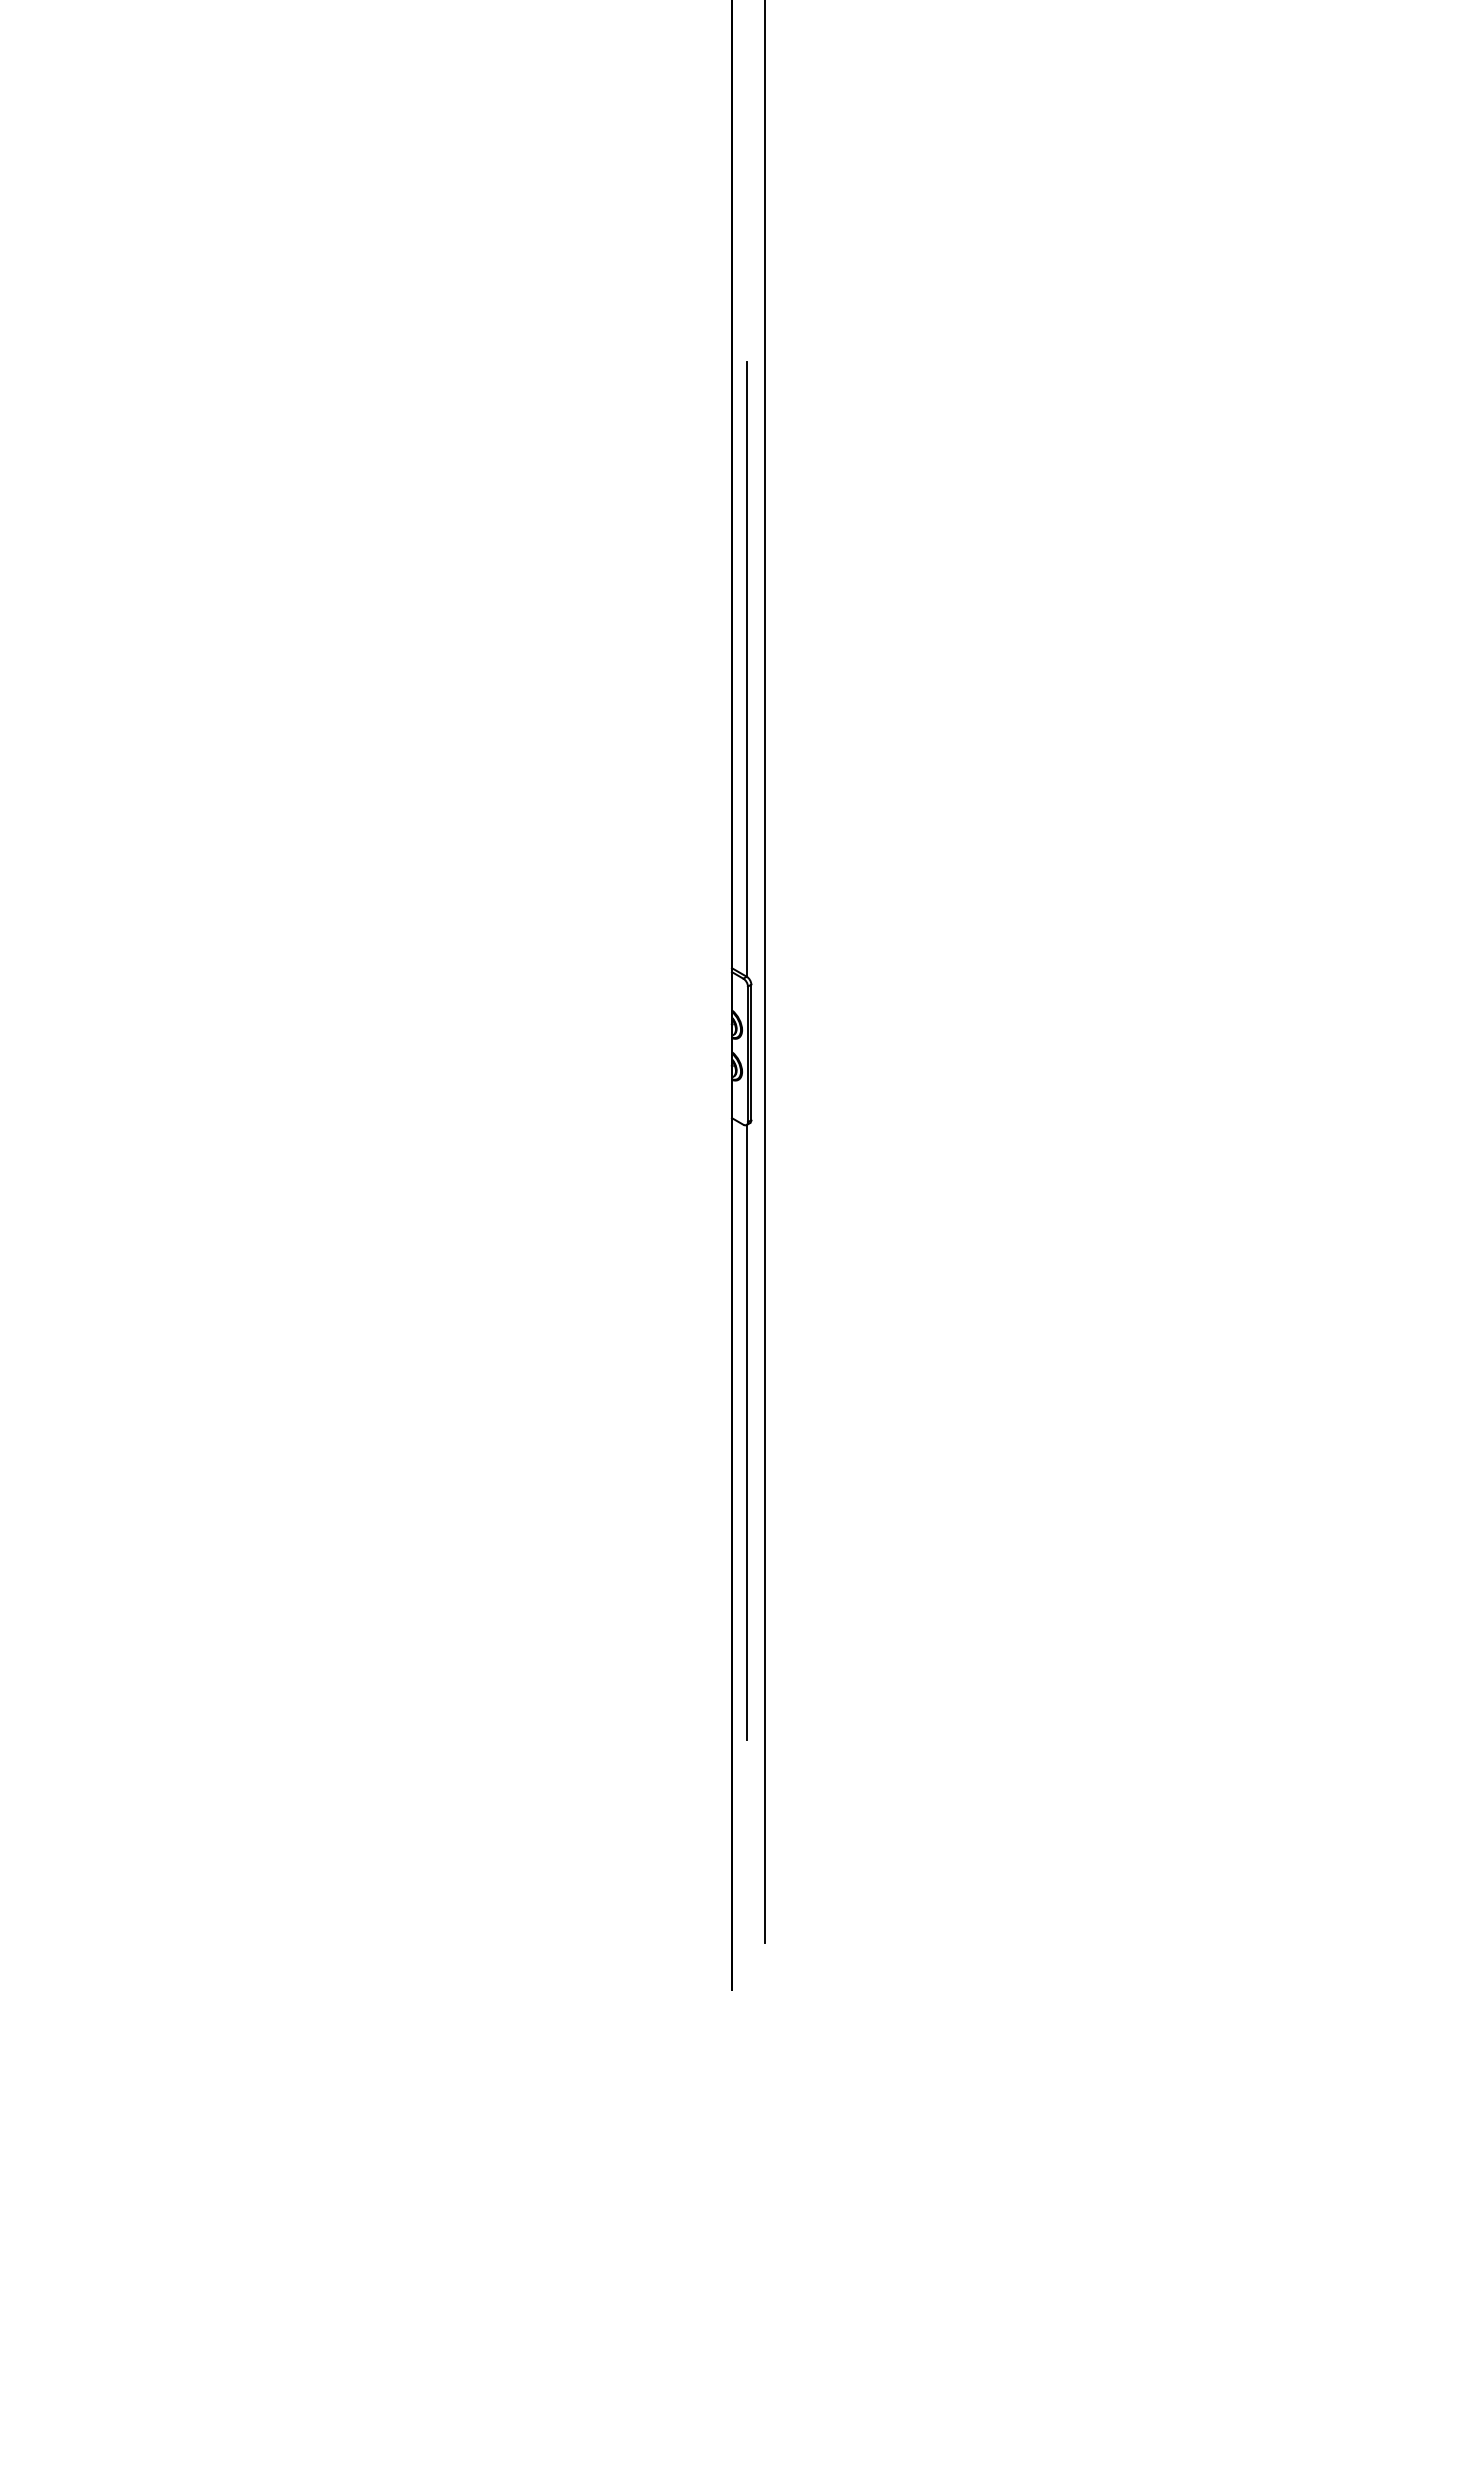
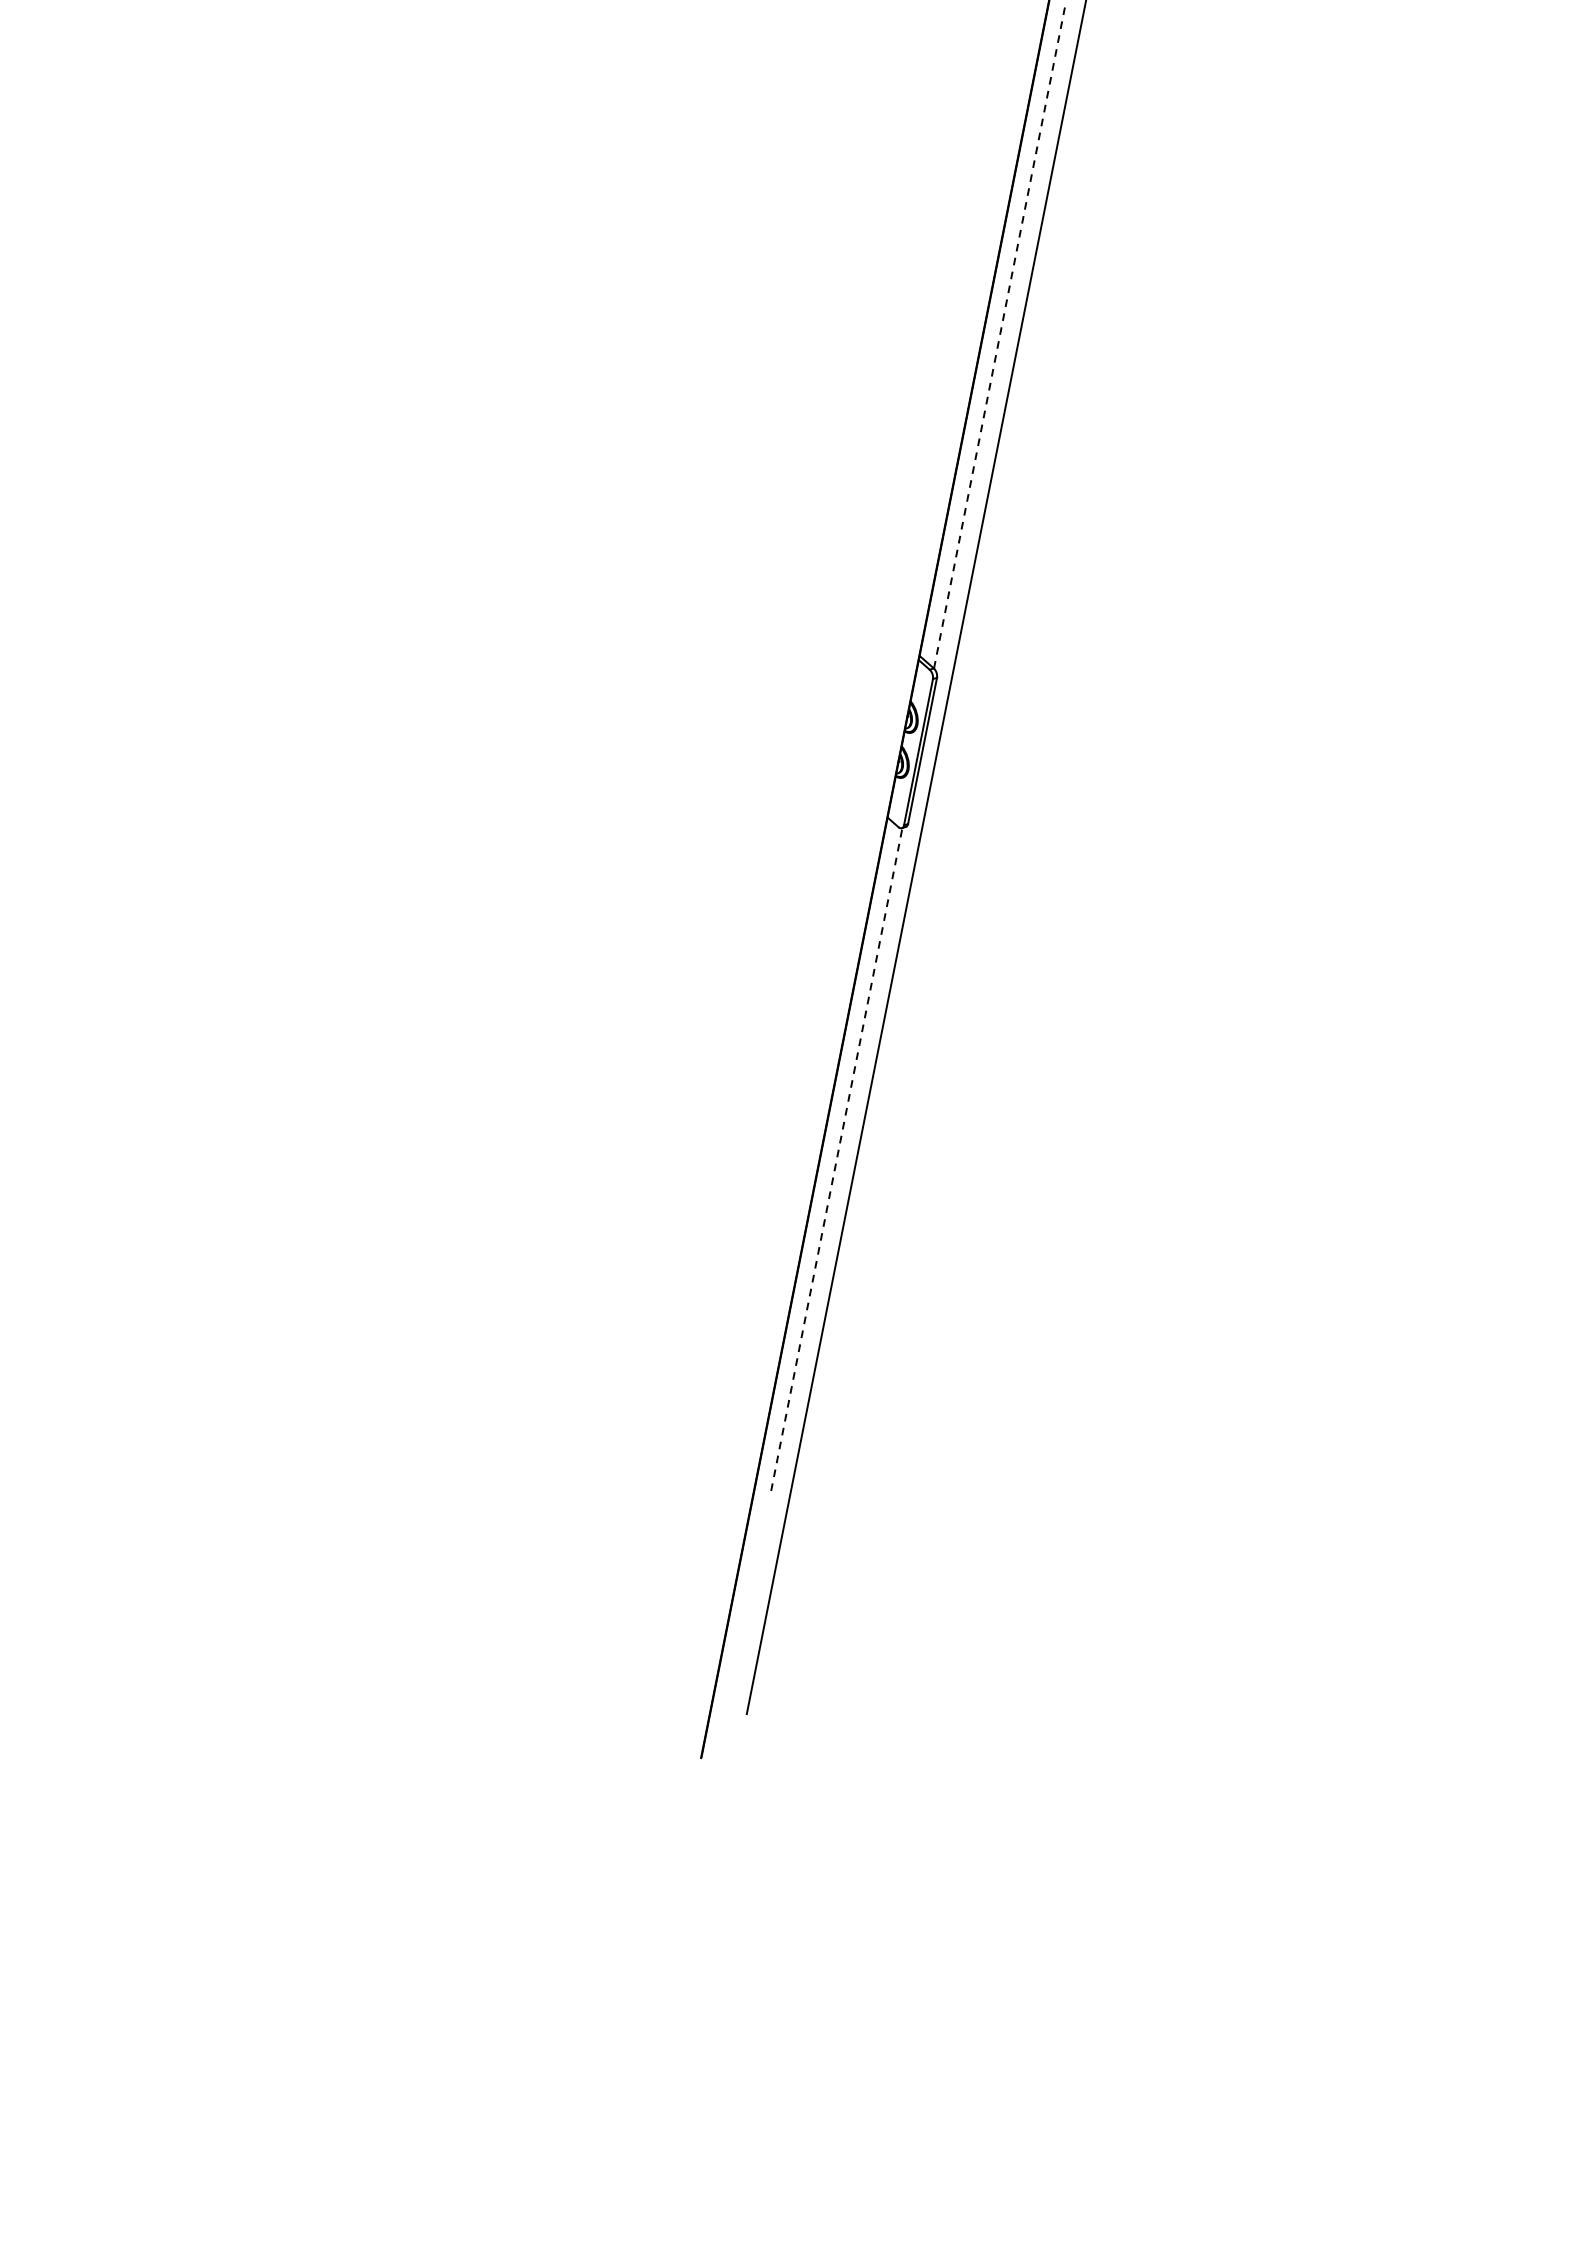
line: (747, 668) -> (1000, 336), solid -> dashed
line: (747, 1431) -> (837, 1158), solid -> dashed

